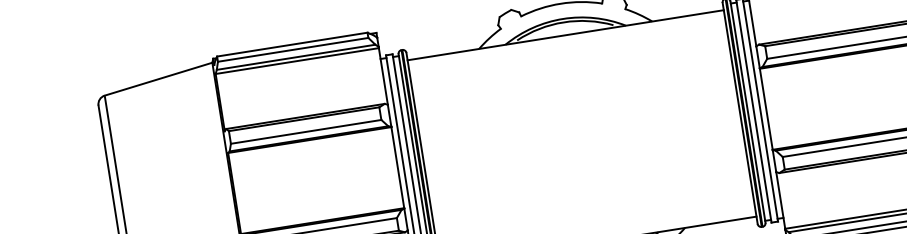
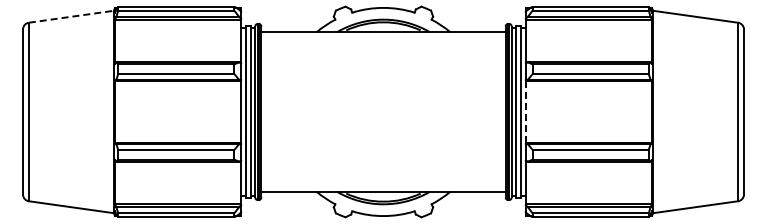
line: (158, 78) -> (71, 16), solid -> dashed
line: (765, 110) -> (525, 112), solid -> dashed

